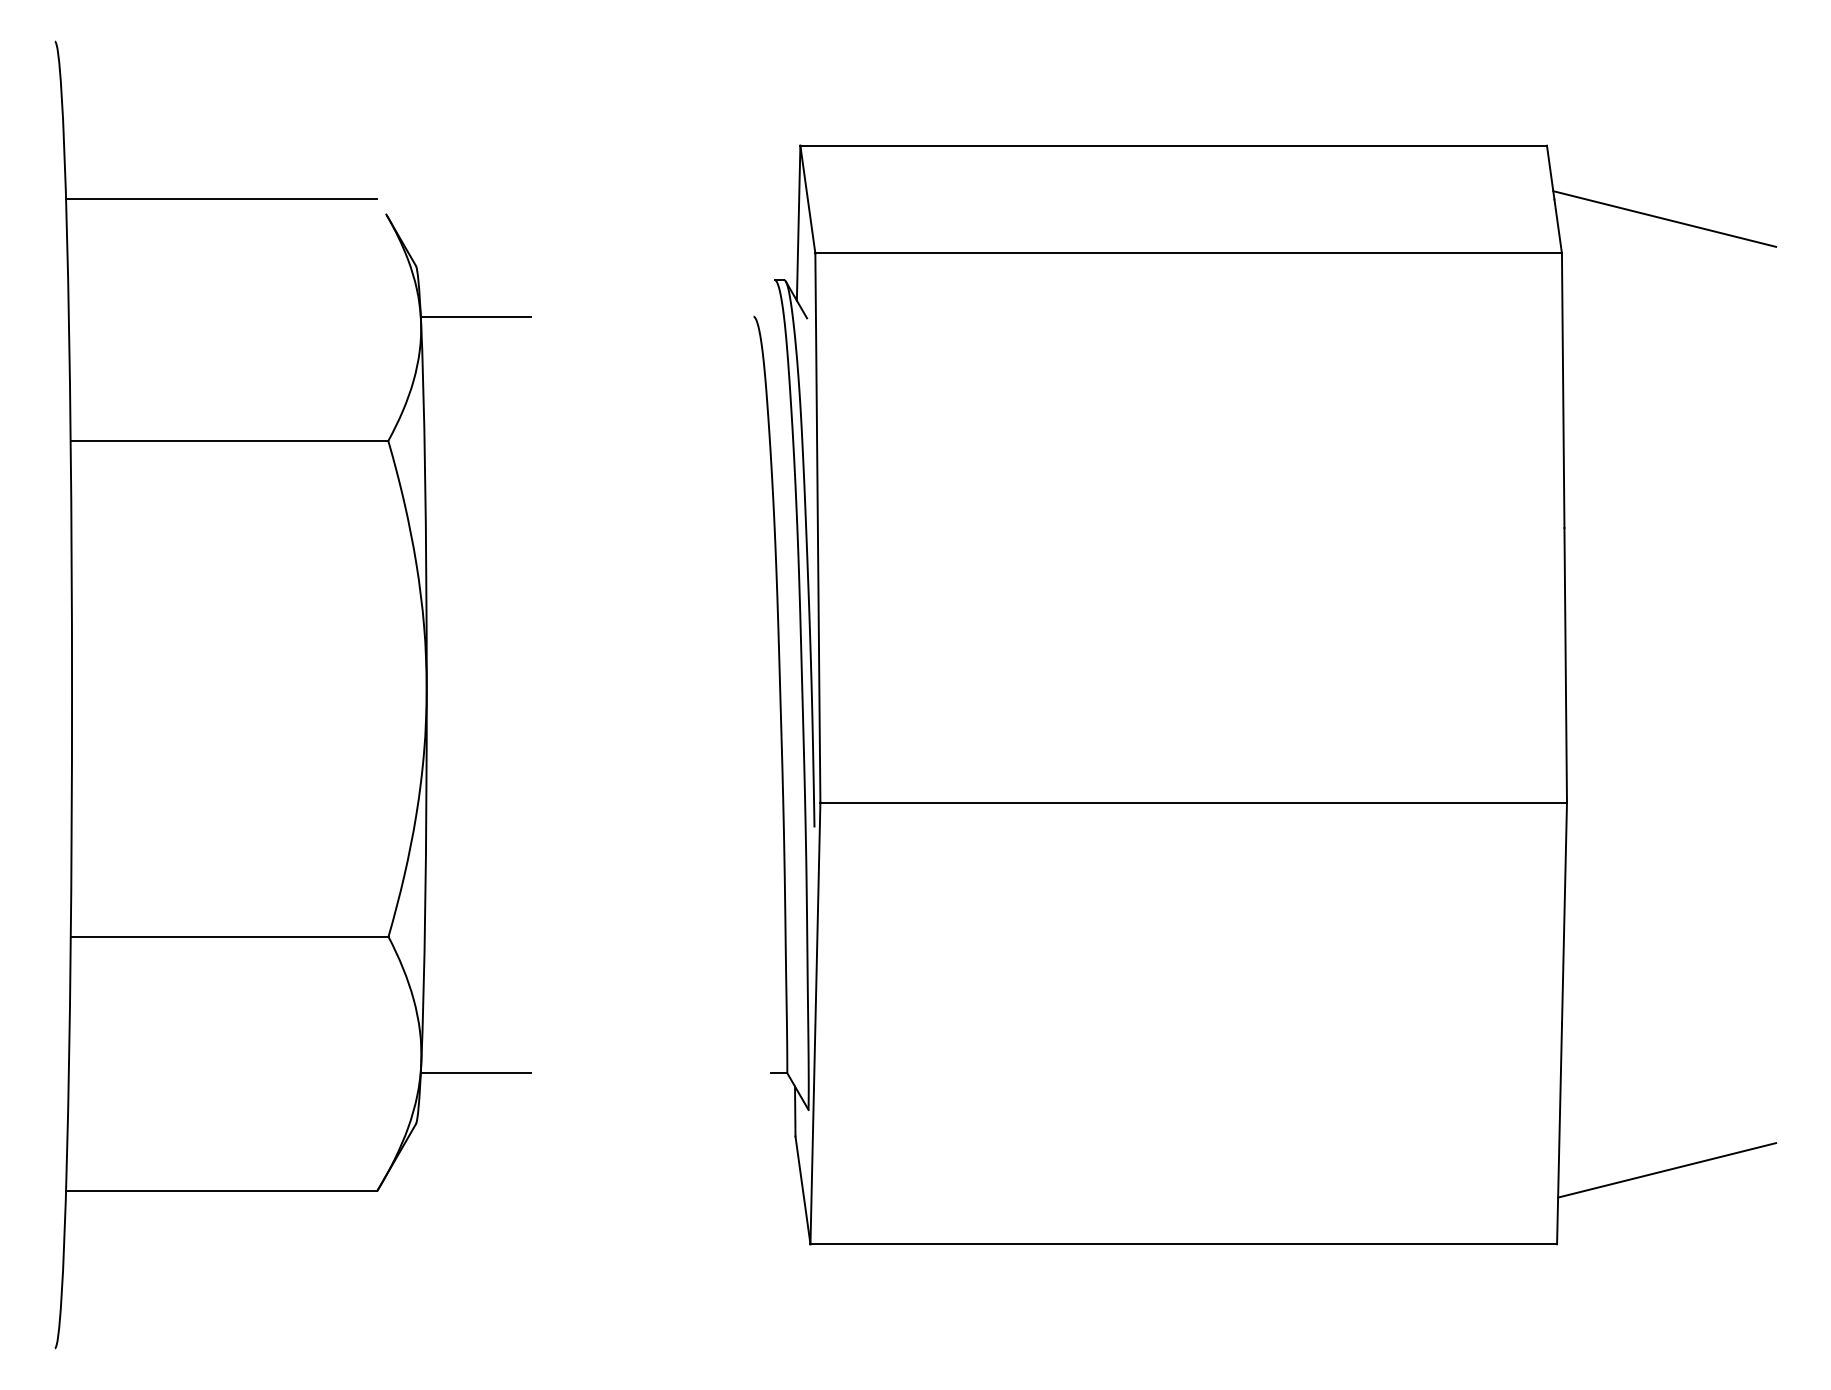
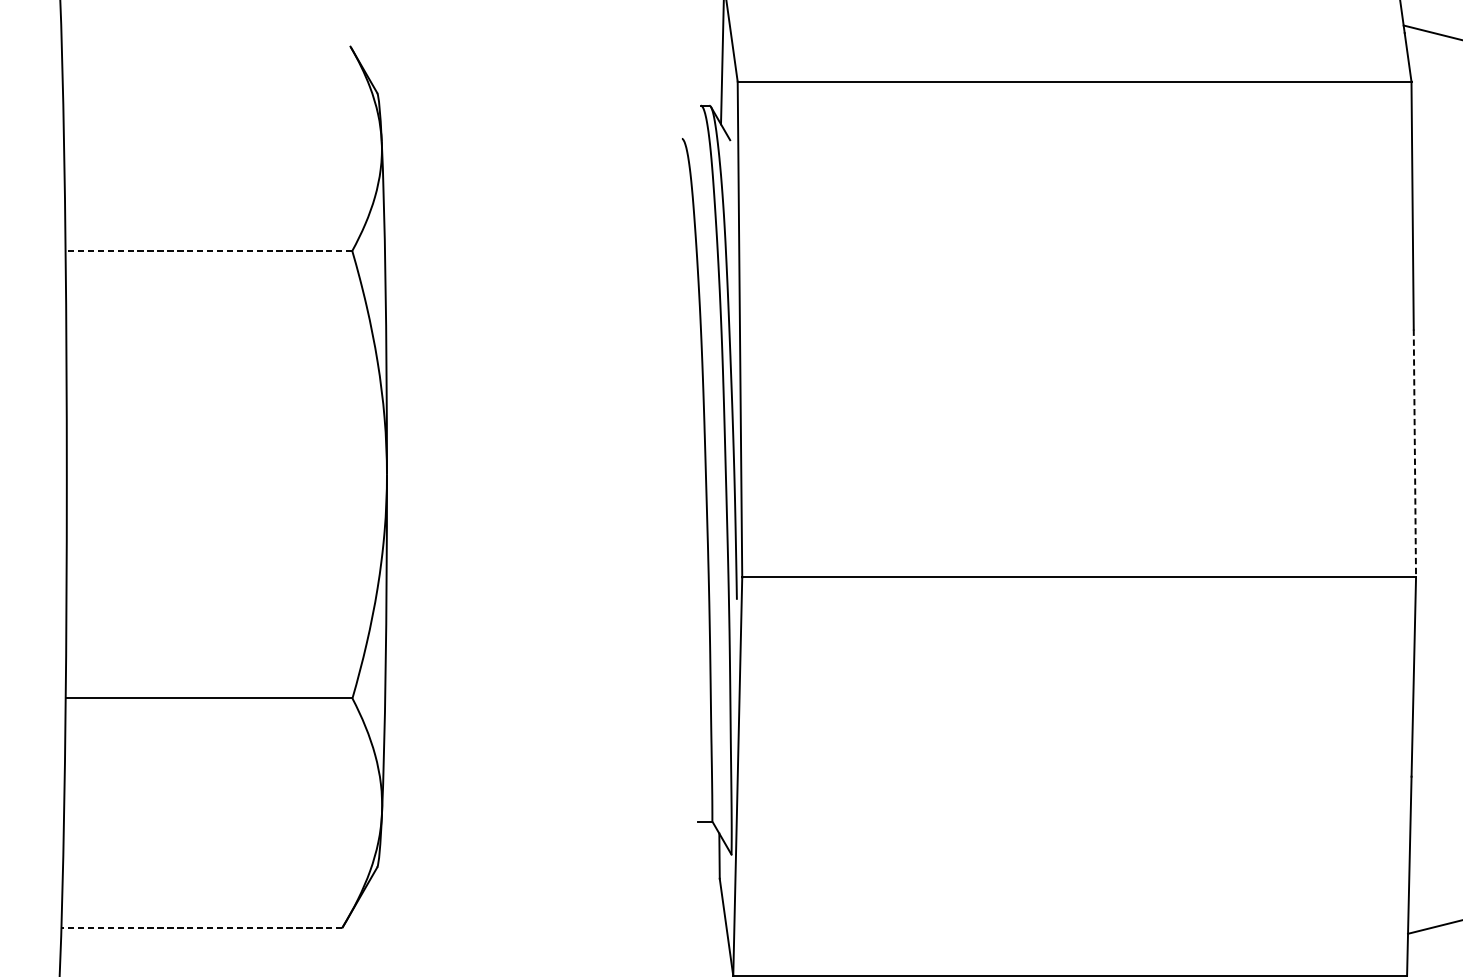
line: (221, 199) -> (201, 33), removed
line: (475, 316) -> (430, 138), removed
line: (229, 440) -> (208, 250), solid -> dashed
line: (1565, 665) -> (1414, 453), solid -> dashed
line: (475, 1073) -> (430, 821), removed
line: (221, 1190) -> (201, 927), solid -> dashed

